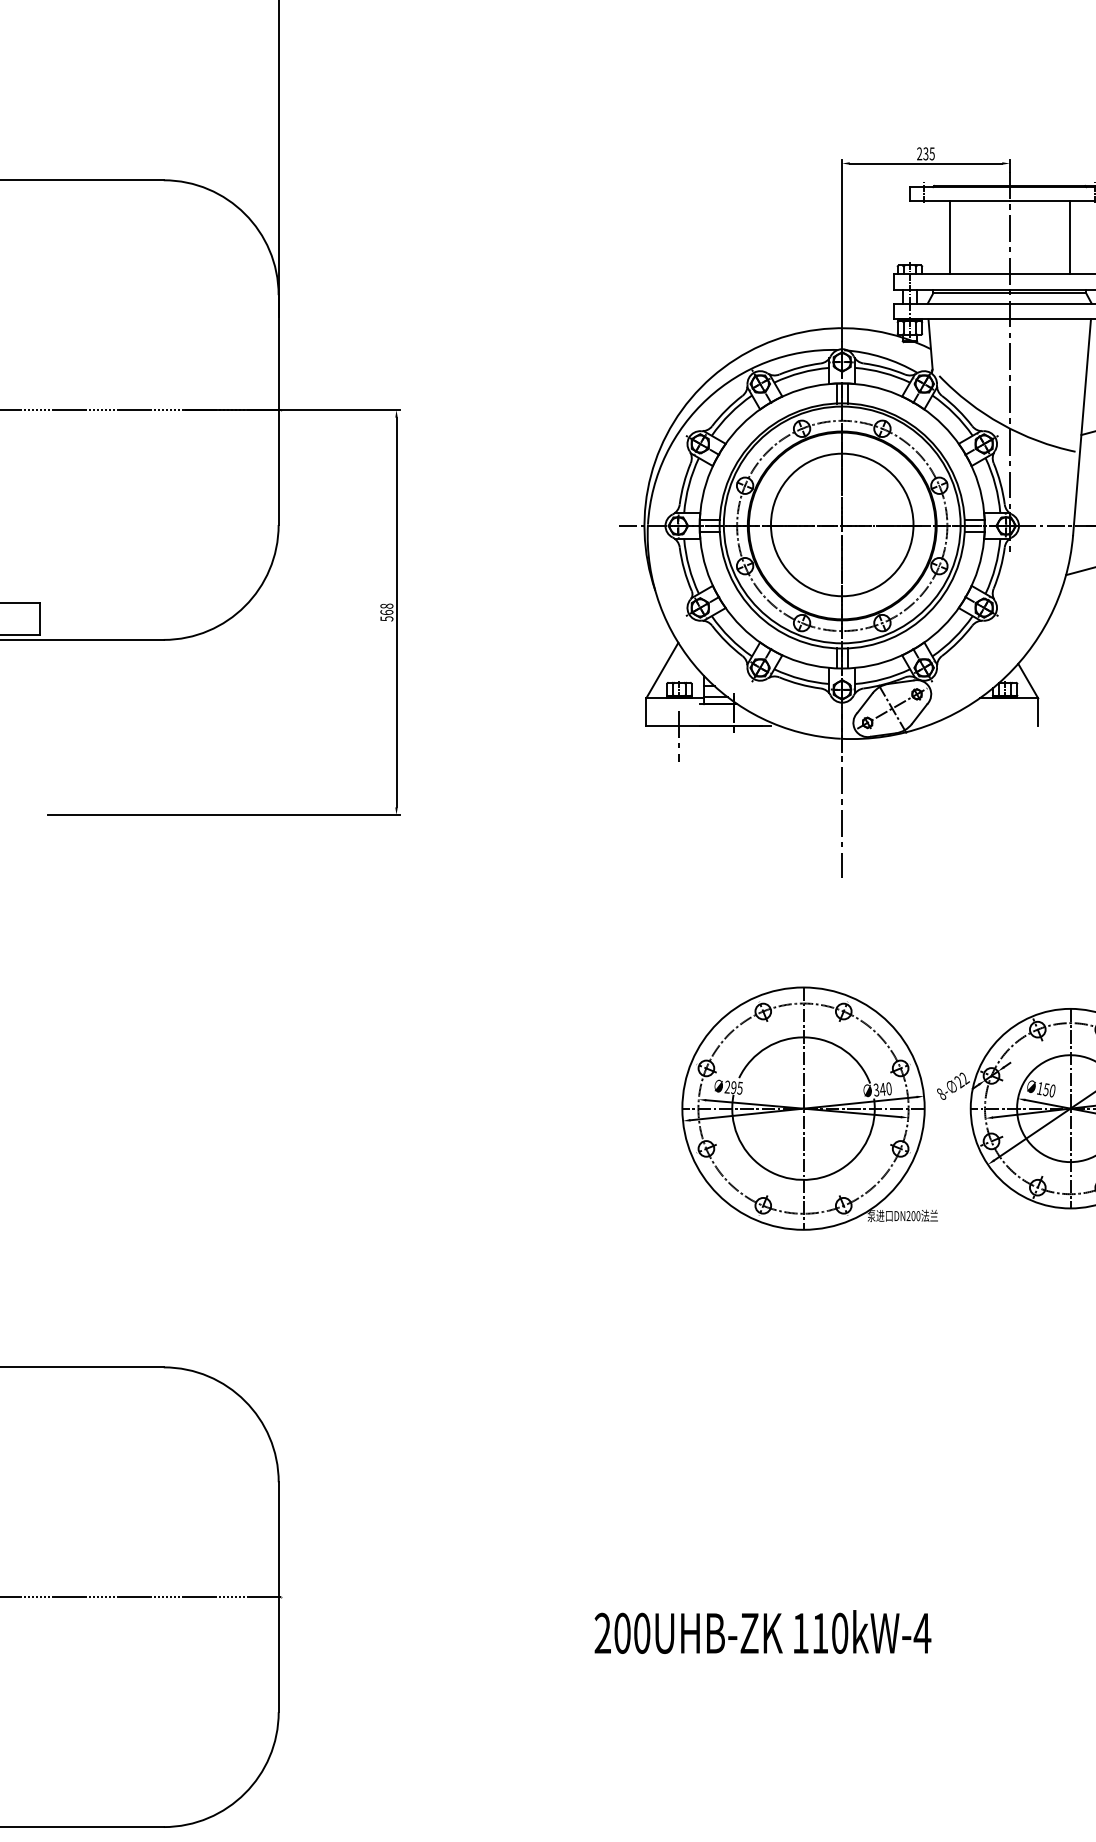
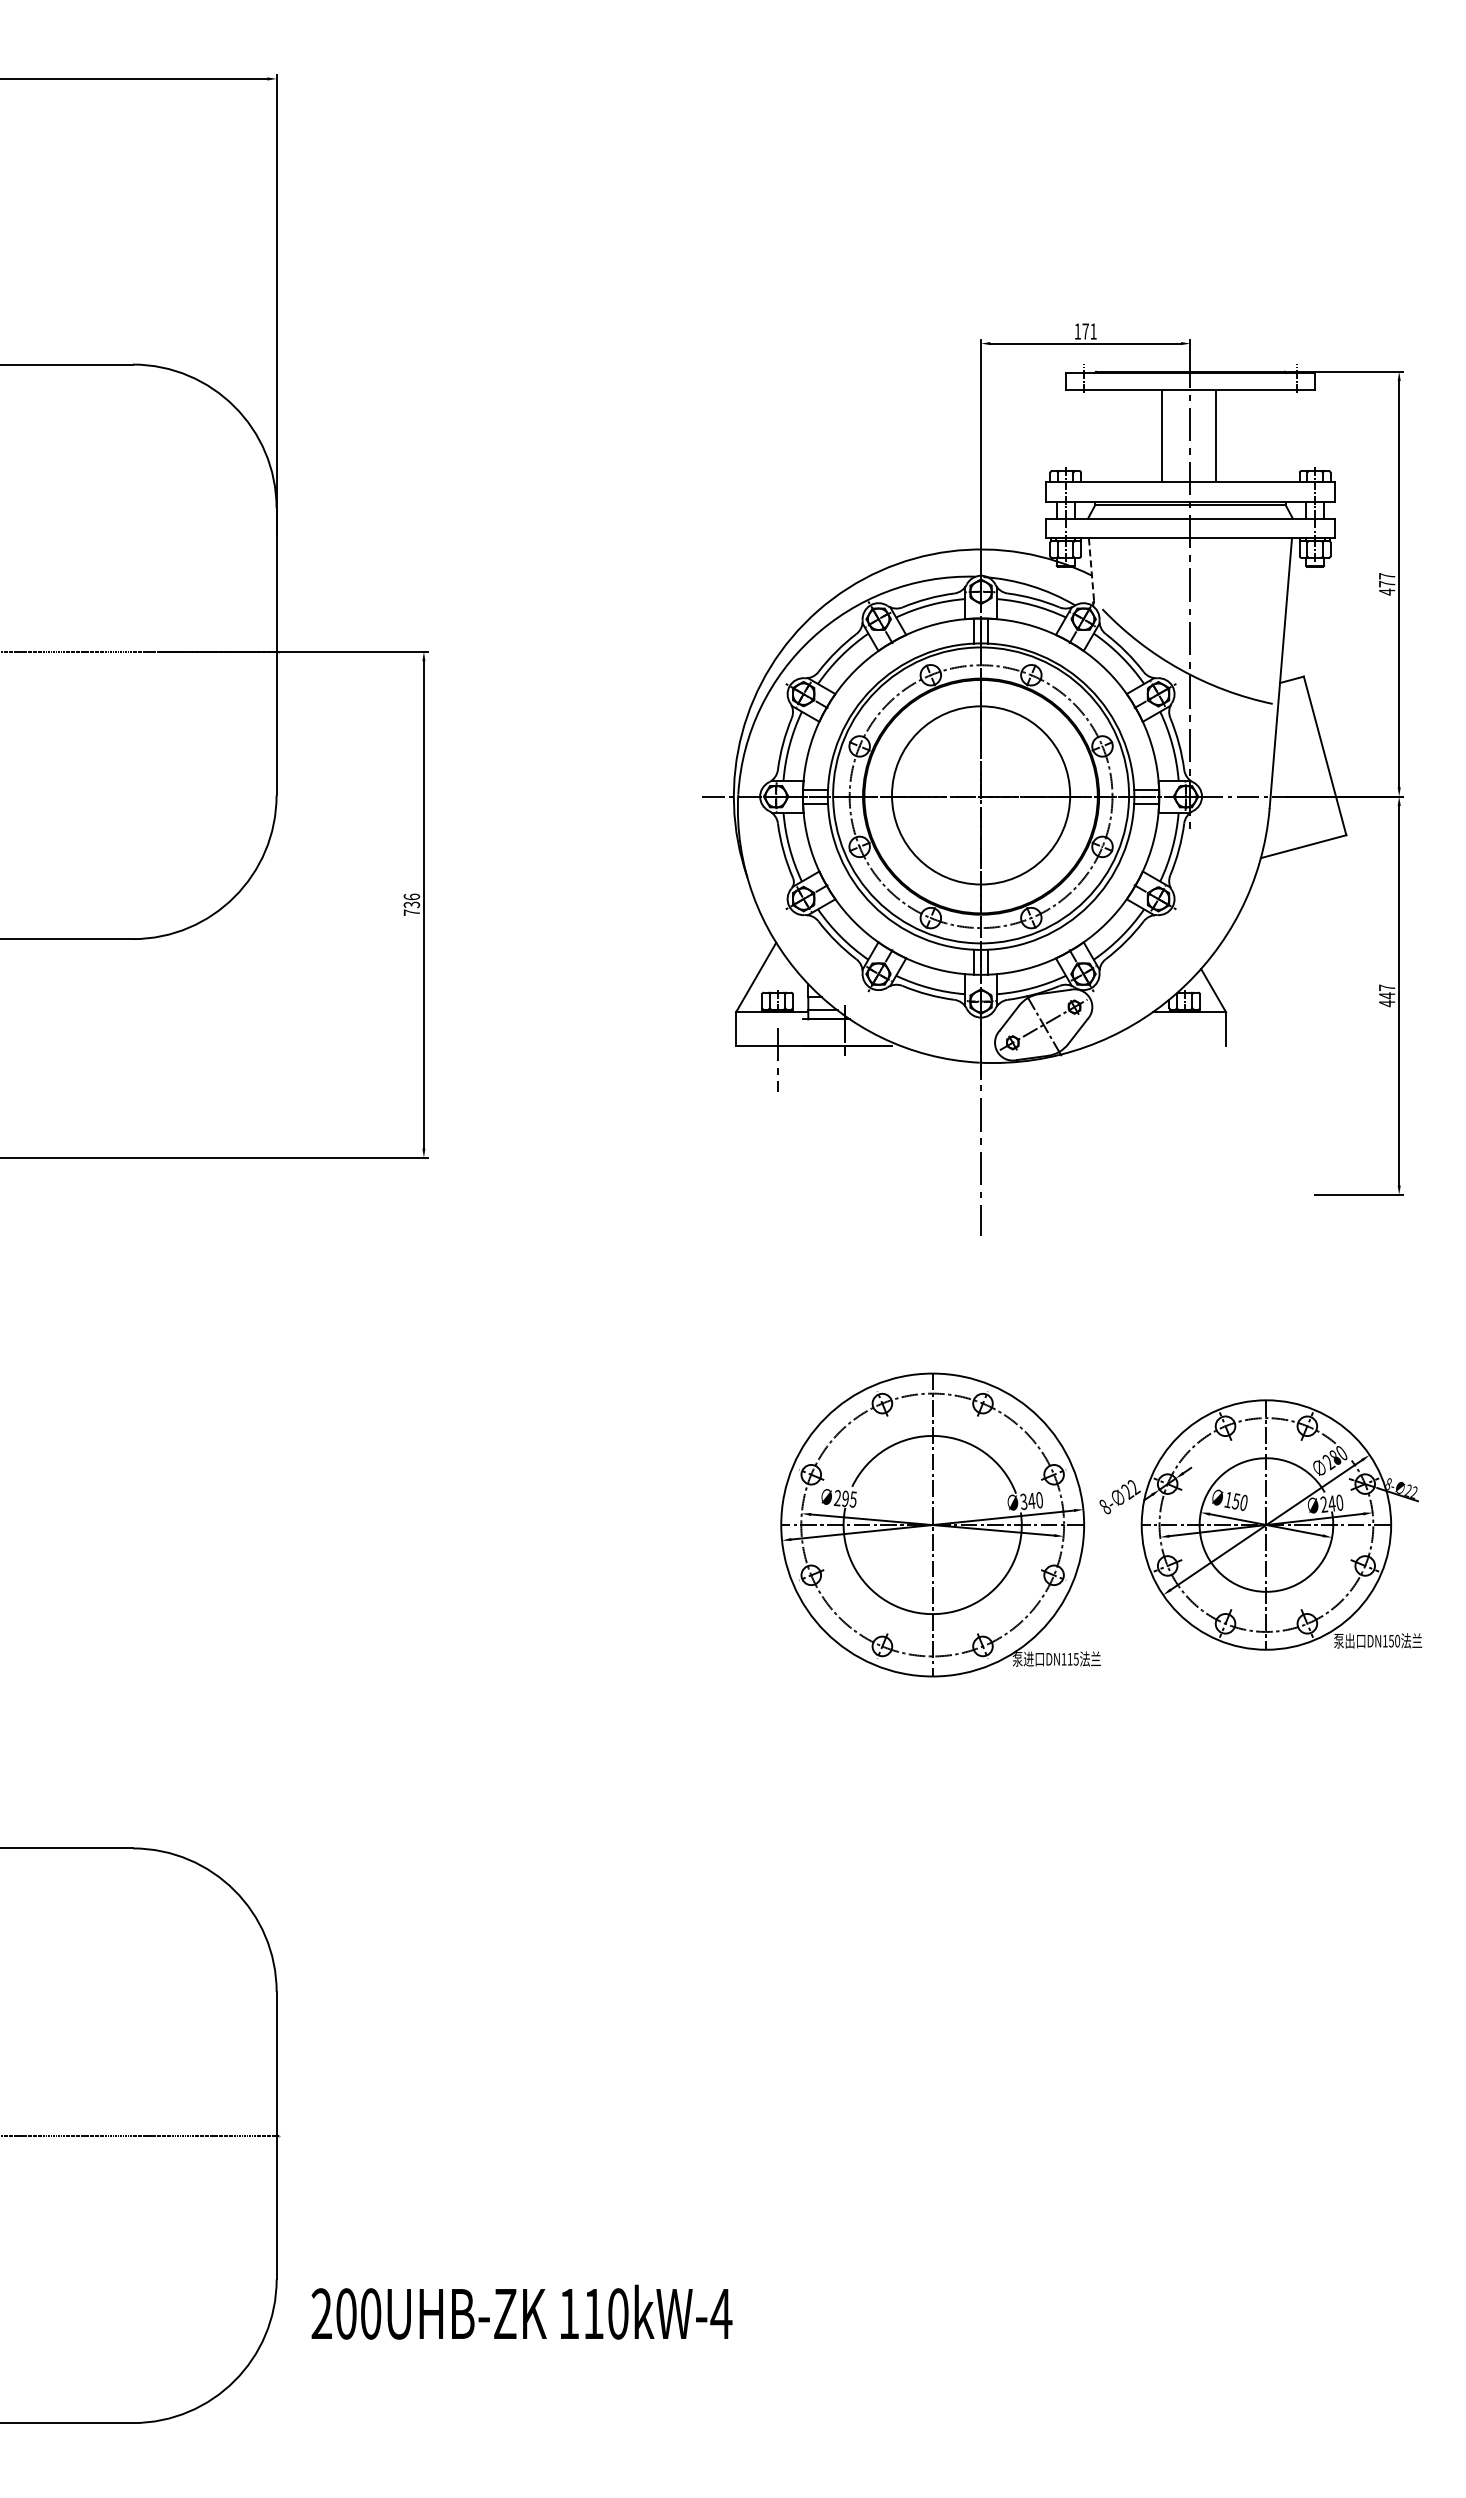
text: (925, 153) -> (1085, 331), 235 -> 171
line: (949, 237) -> (1161, 435), moved
line: (1069, 237) -> (1216, 435), moved
line: (930, 343) -> (1091, 568), solid -> dashed
text: (386, 612) -> (411, 904), 568 -> 736
text: (912, 1216) -> (1069, 1659), DN200 -> DN115
text: (762, 1631) -> (521, 2311), moved

